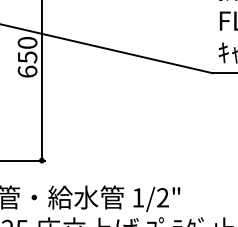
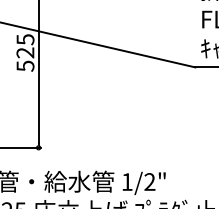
text: (27, 56) -> (25, 52), 650 -> 525

